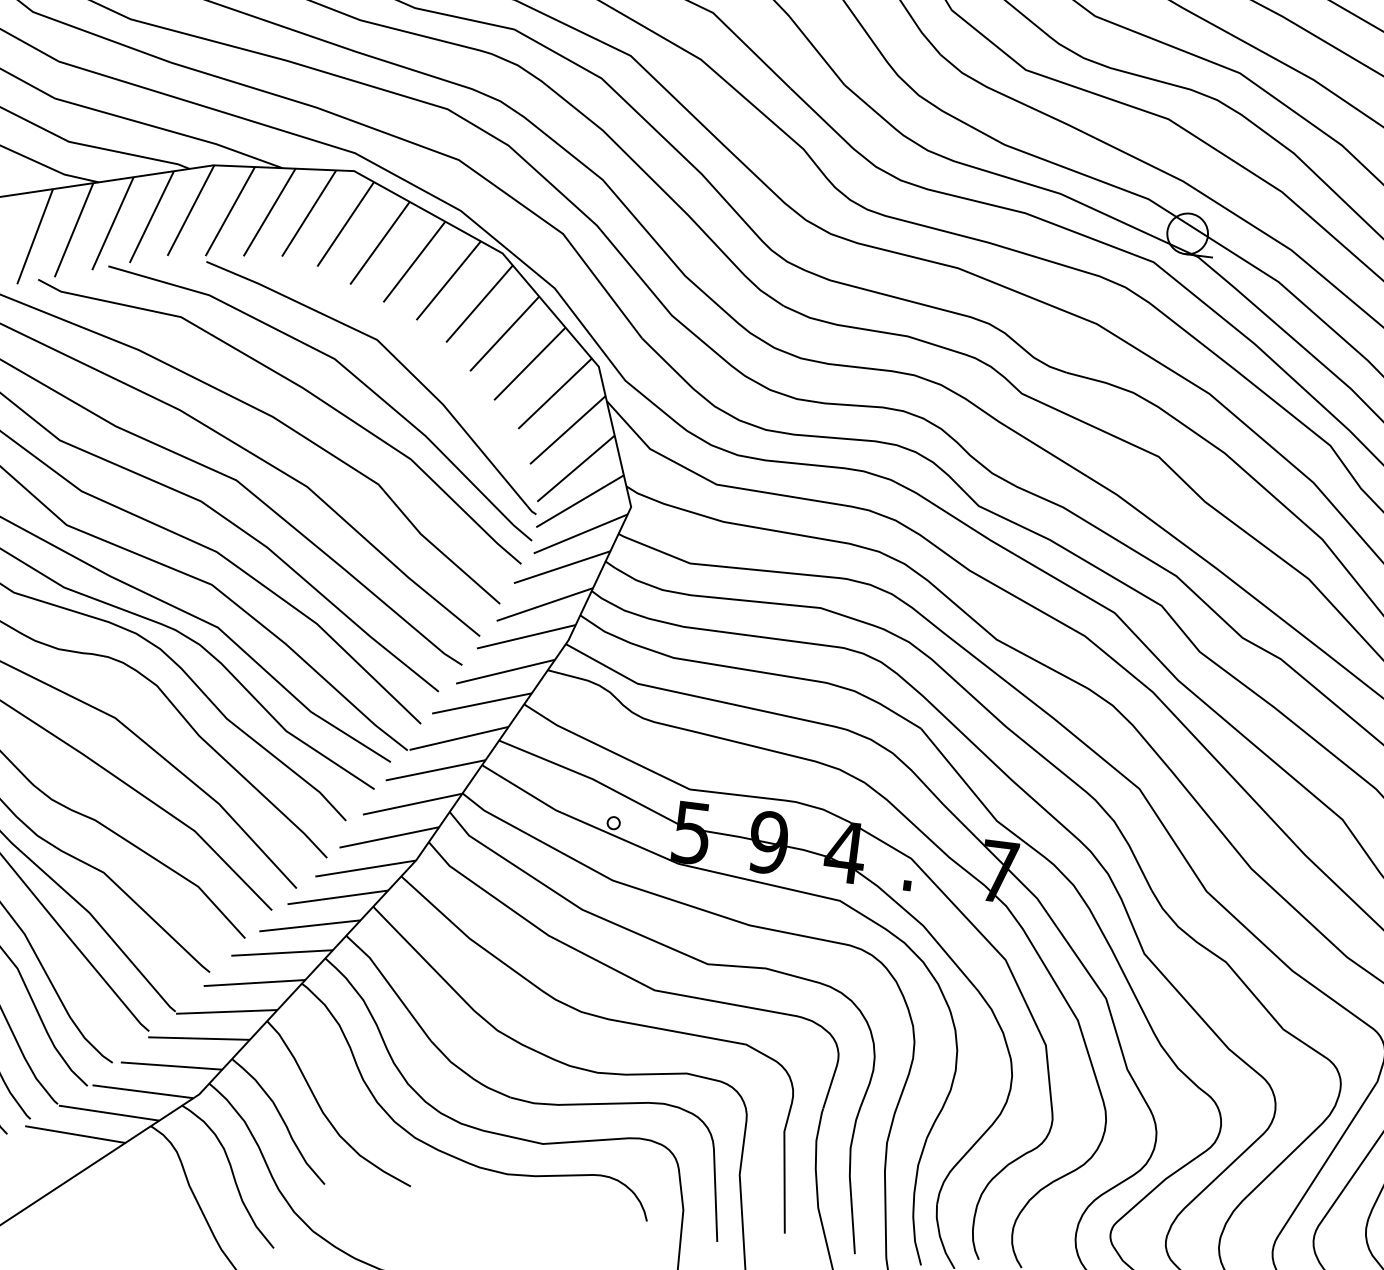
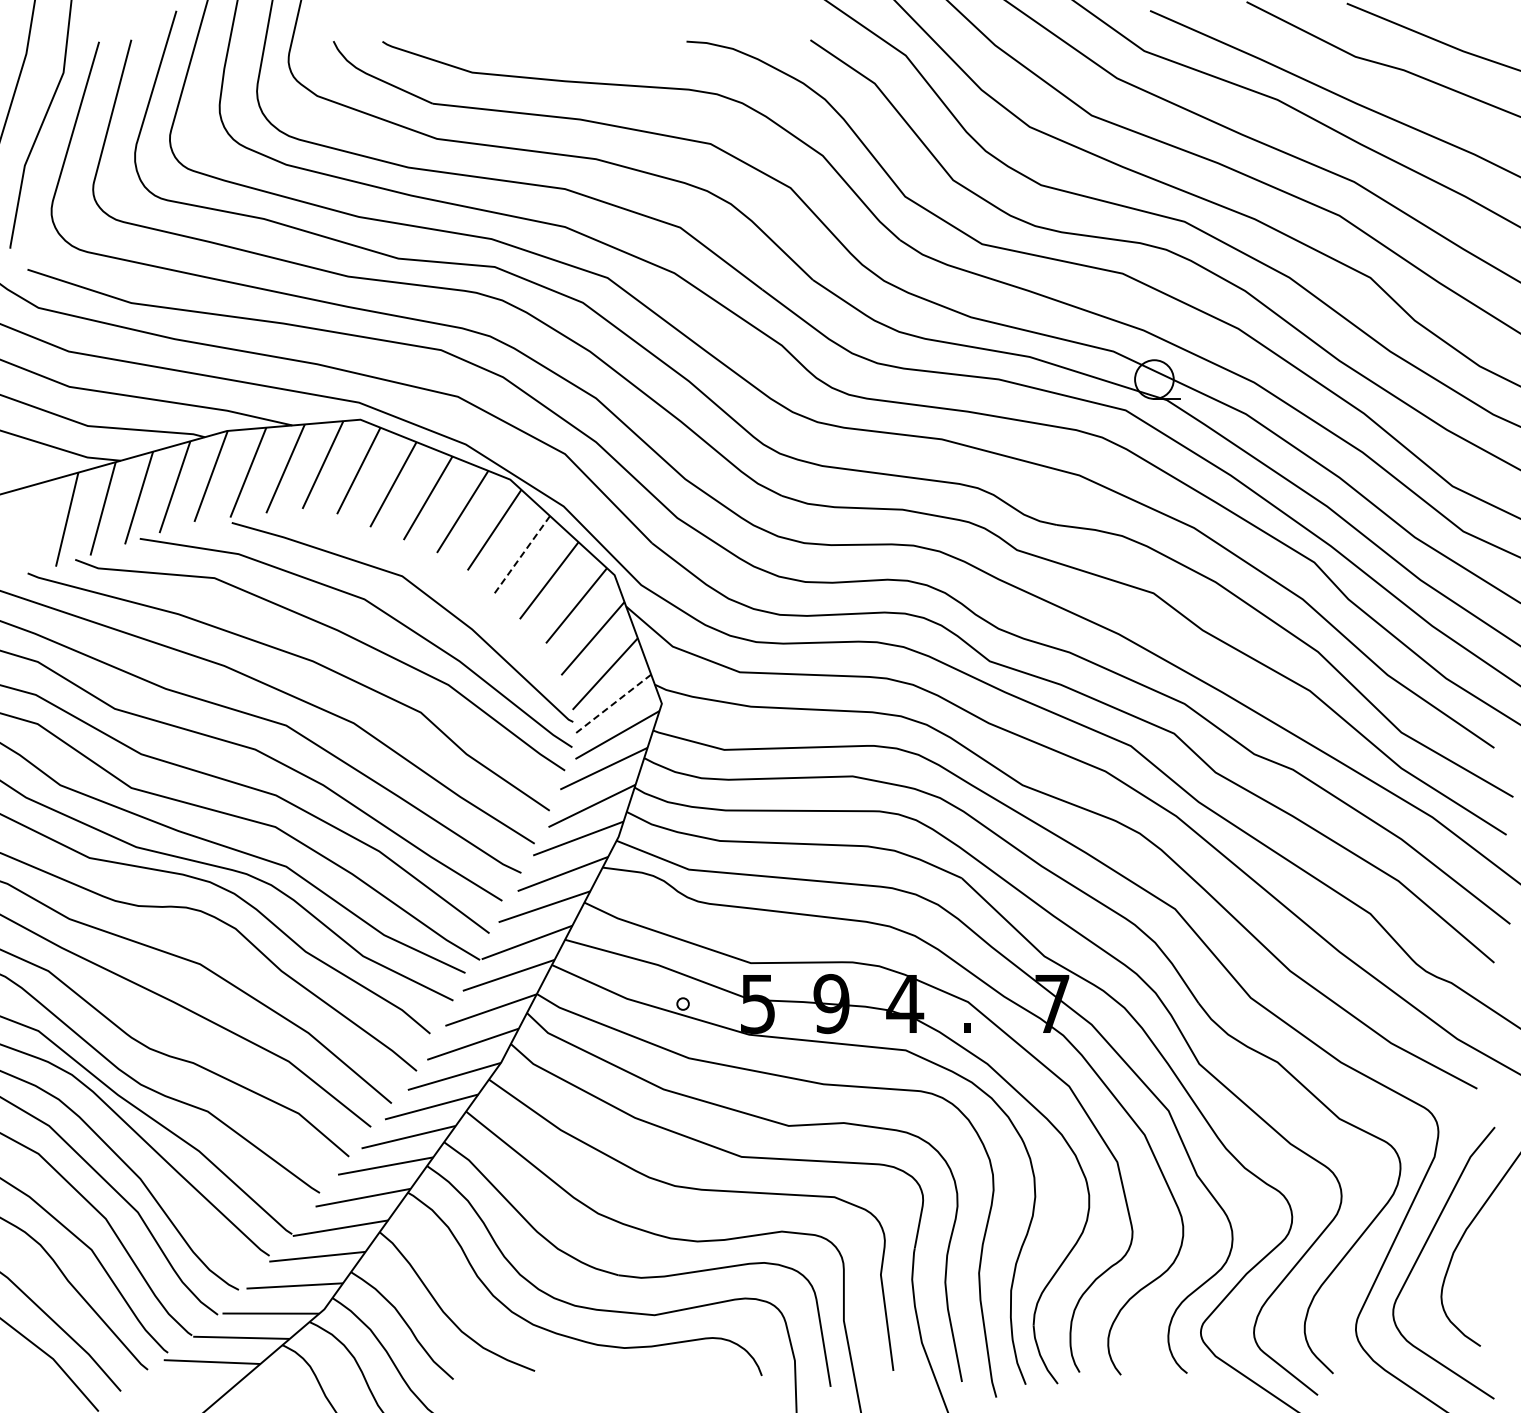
line: (504, 333) -> (521, 555), solid -> dashed
line: (579, 501) -> (612, 704), solid -> dashed

